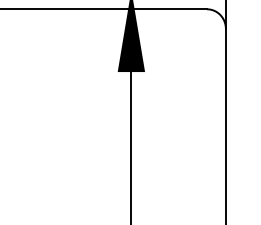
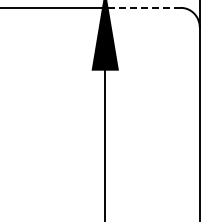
line: (171, 9) -> (145, 8), solid -> dashed

